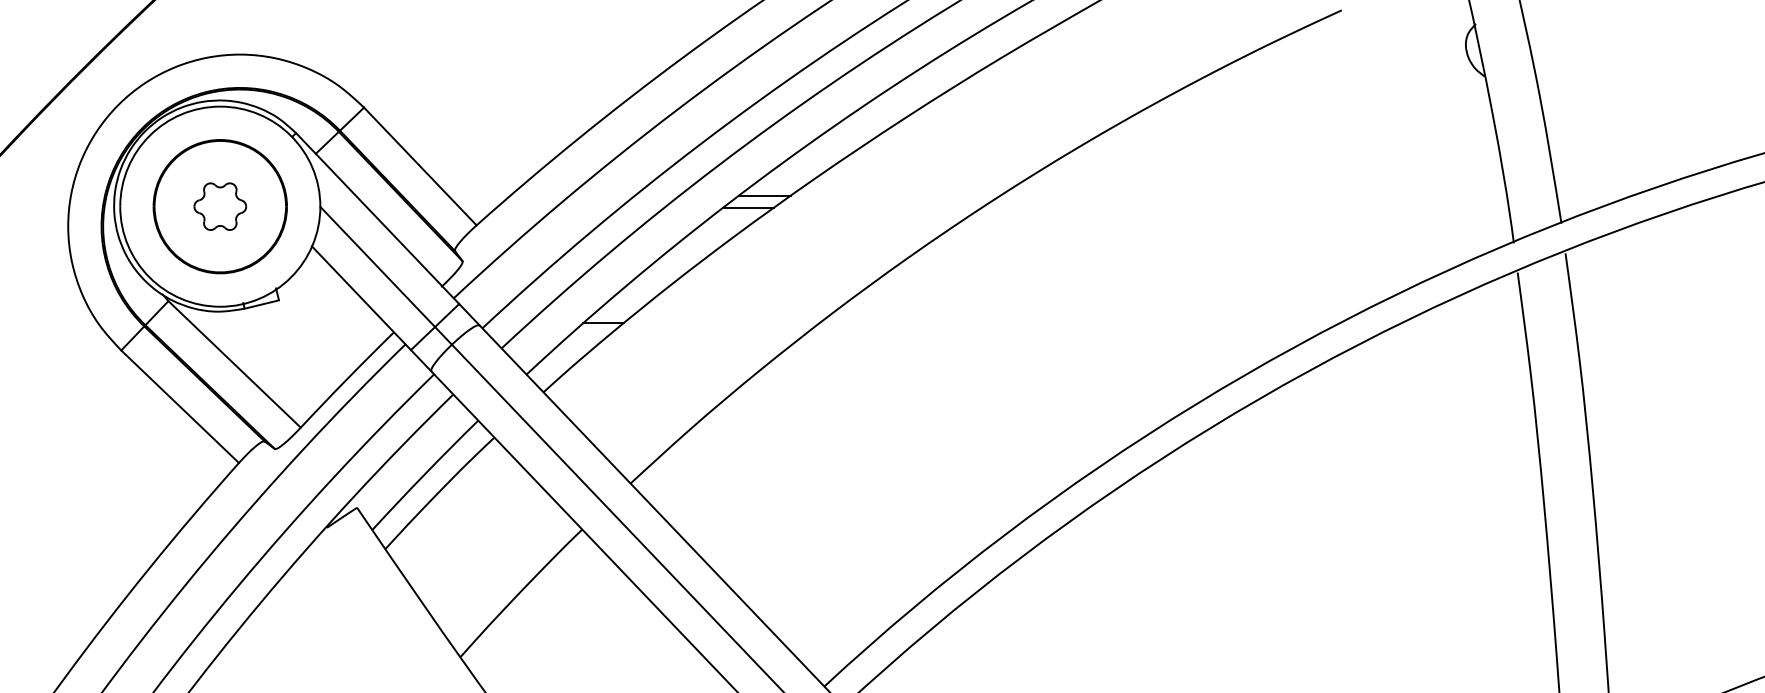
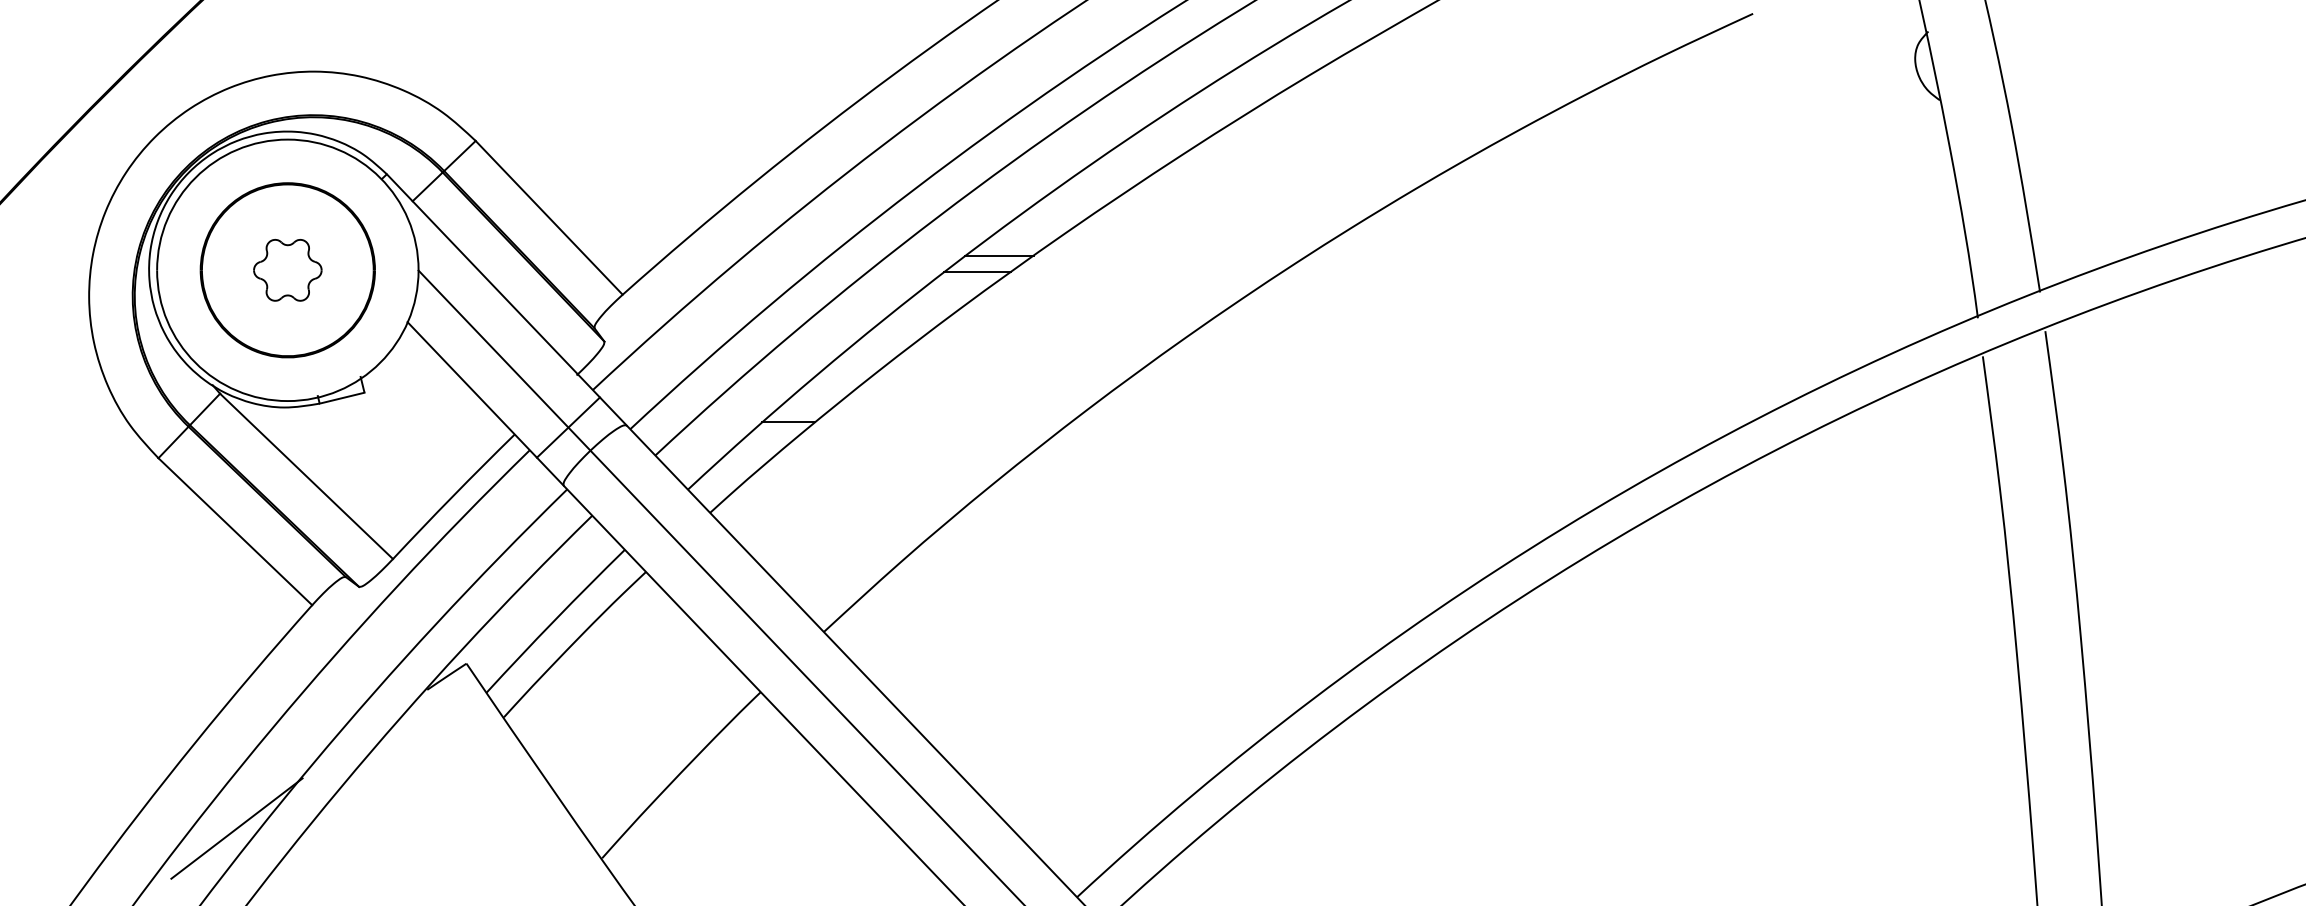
line: (181, 633) -> (236, 828), added

